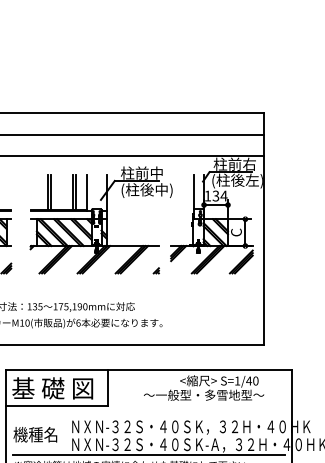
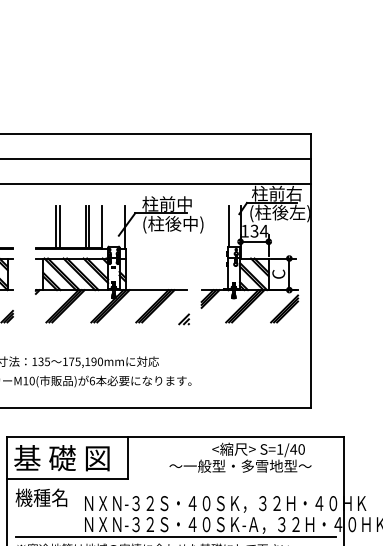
part: (156, 270) -> (184, 319), size x1.6
text: (35, 434) -> (41, 497), moved

